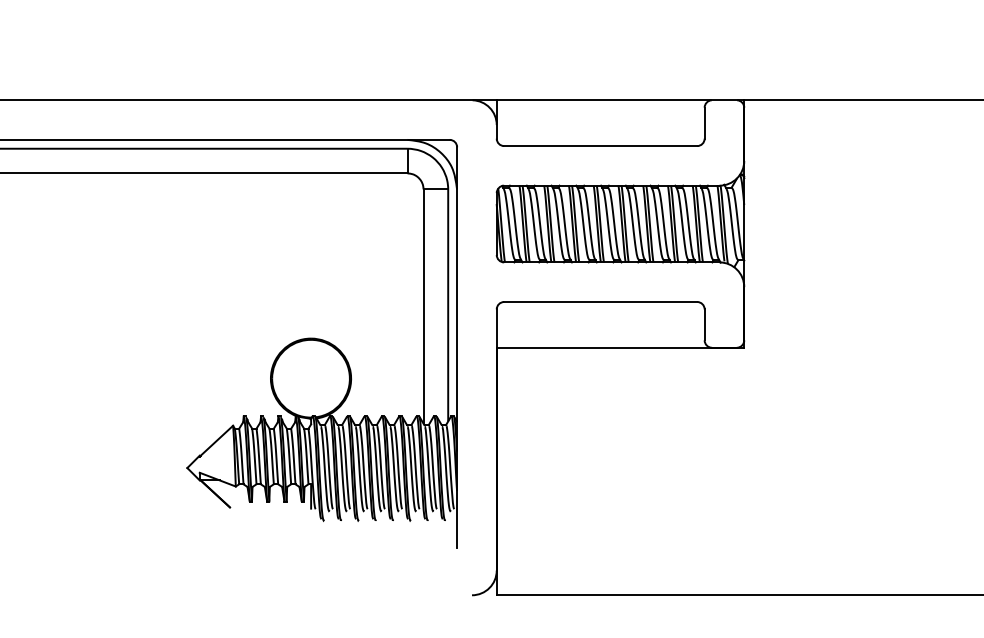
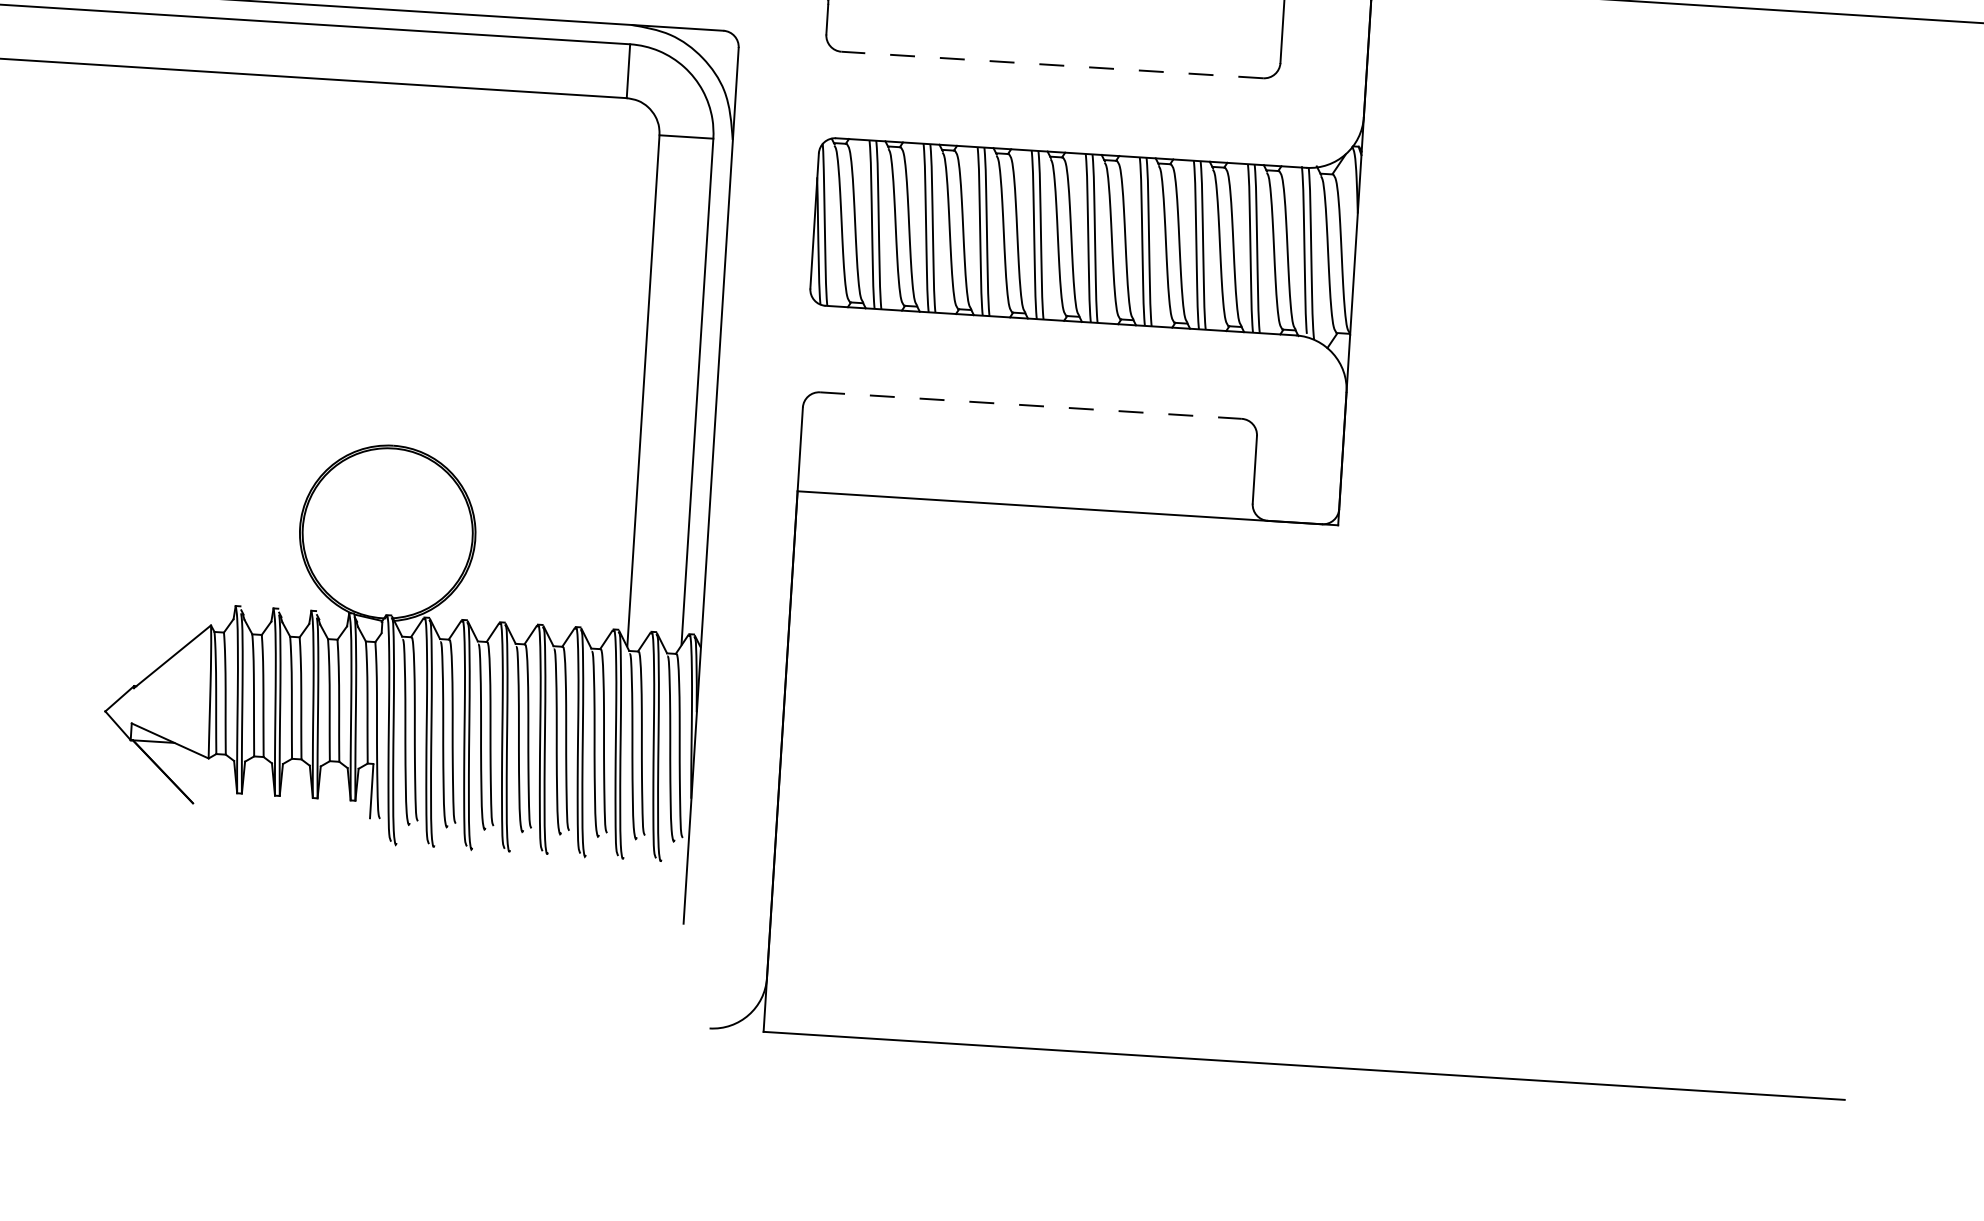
line: (600, 146) -> (1051, 65), solid -> dashed
line: (600, 302) -> (1030, 406), solid -> dashed

